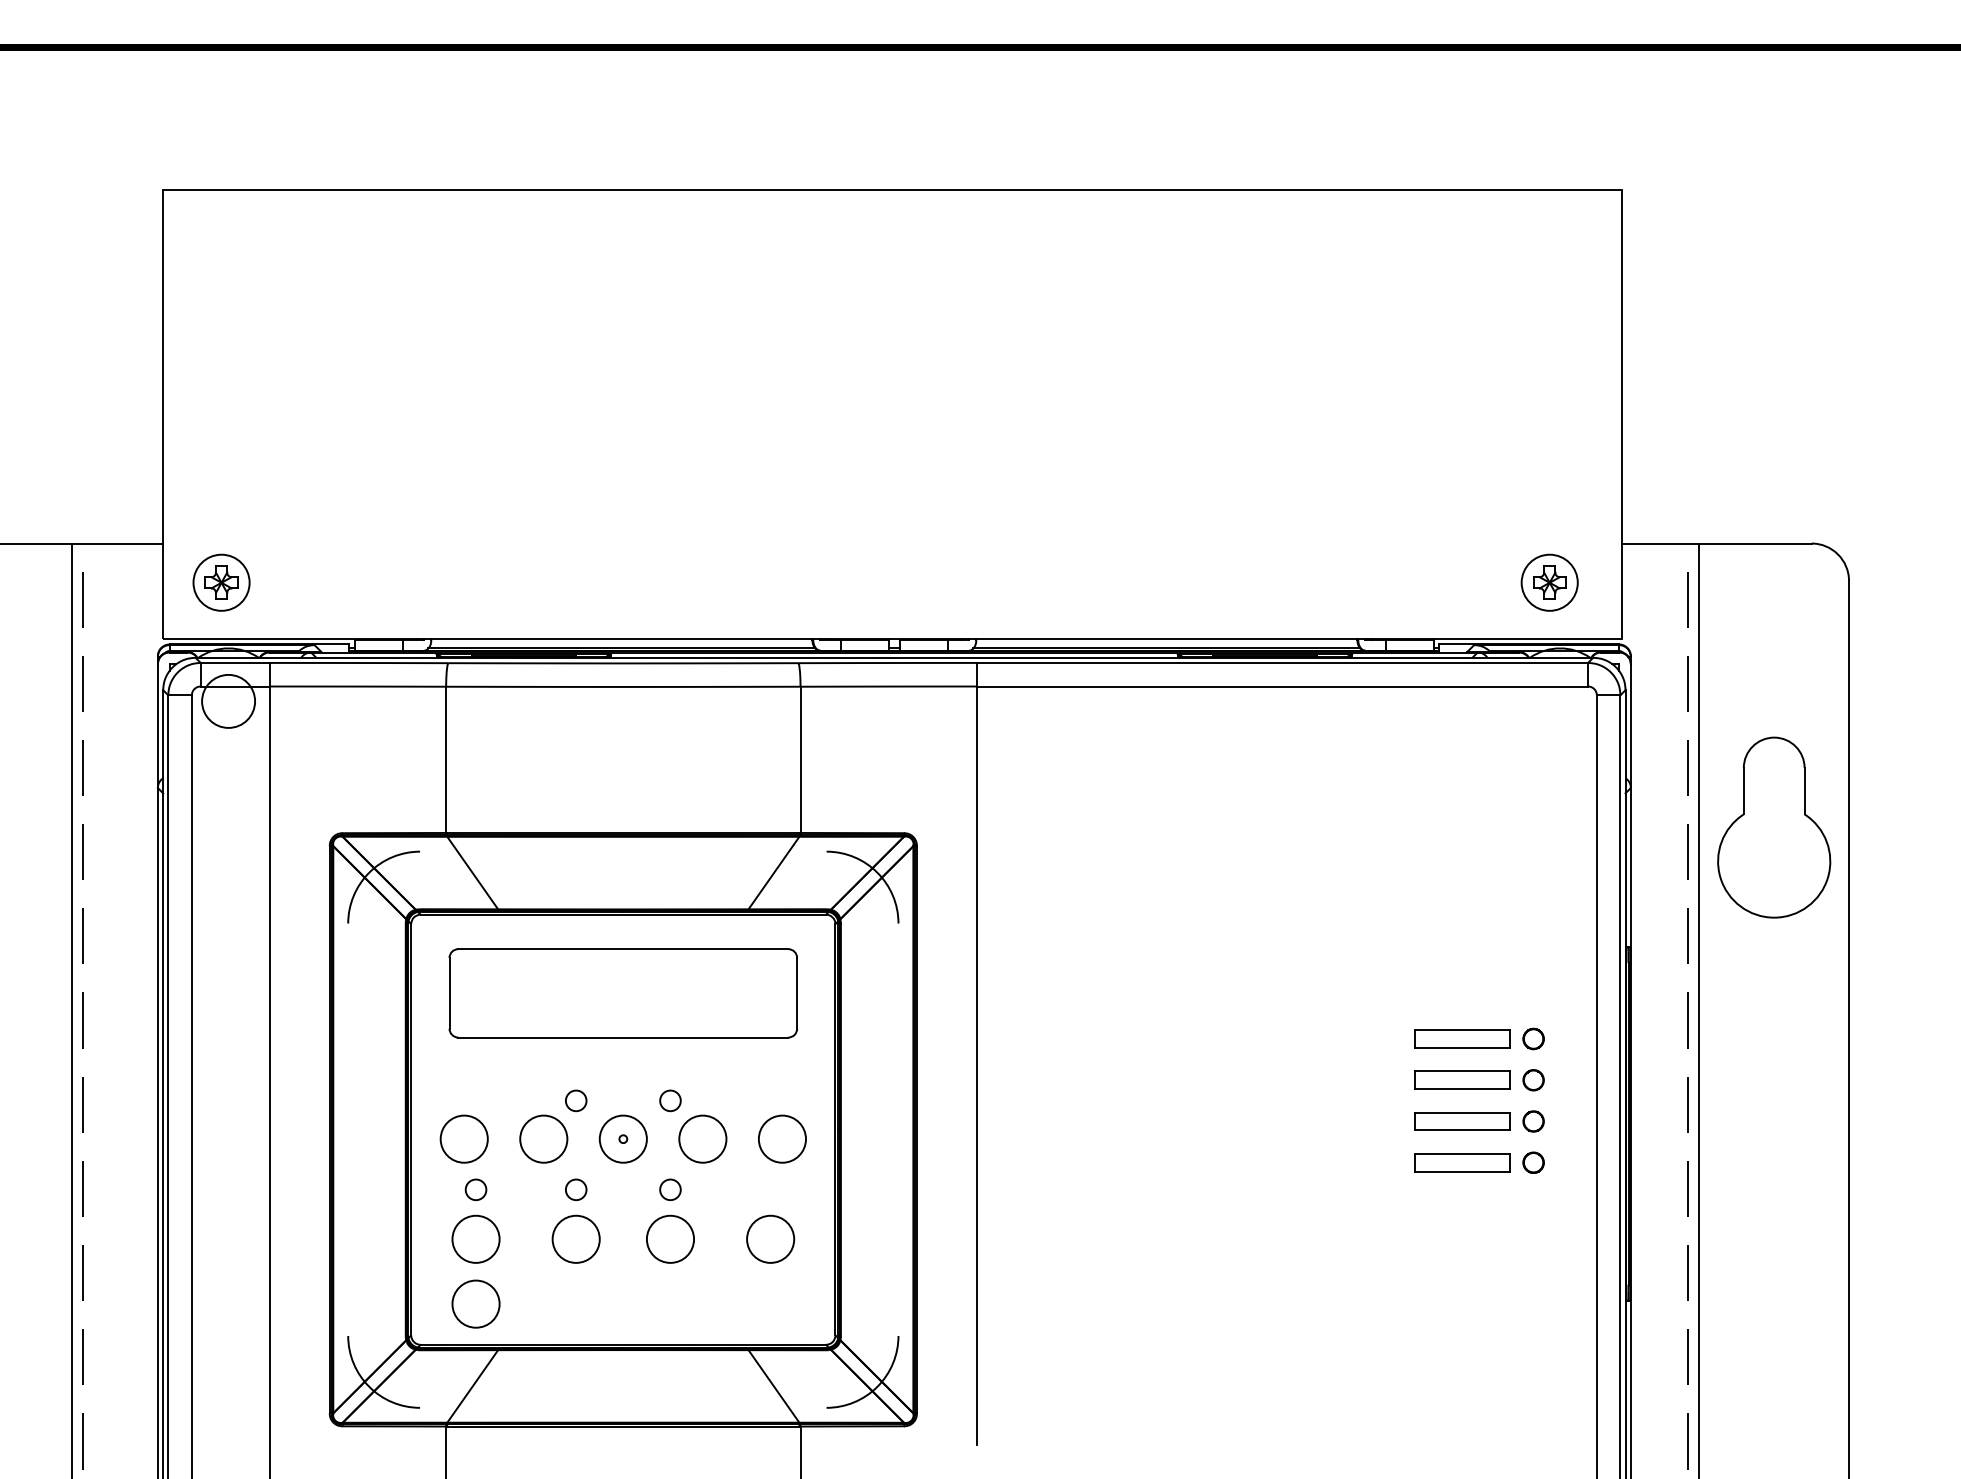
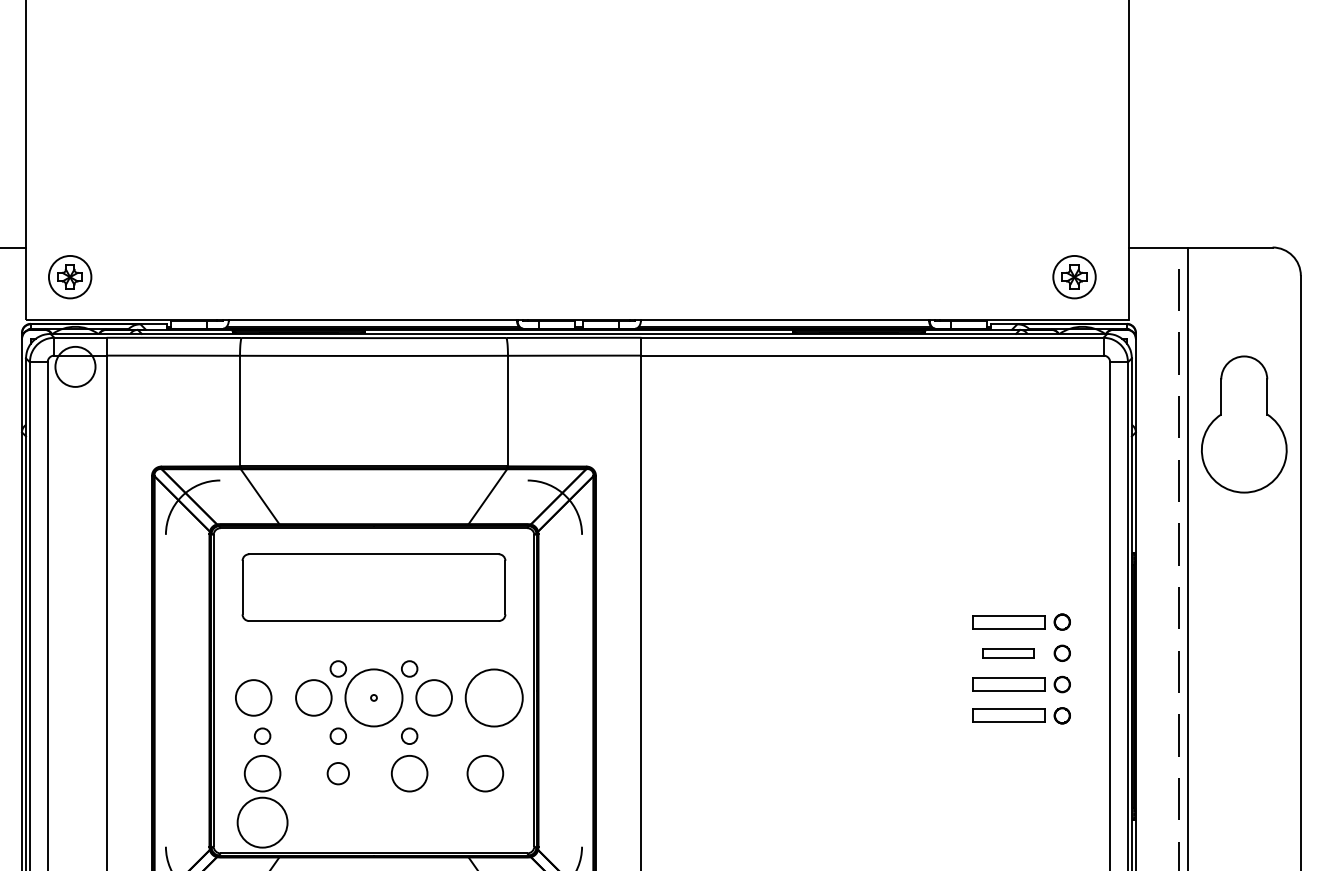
part: (1774, 827) -> (1244, 424), moved
part: (1462, 1079) -> (1008, 652), size x0.7
circle: (622, 1138) -> (373, 697), size x1.6
circle: (782, 1138) -> (494, 697), size x1.6
circle: (575, 1238) -> (337, 773), size x0.6
circle: (475, 1303) -> (262, 822), size x1.4

